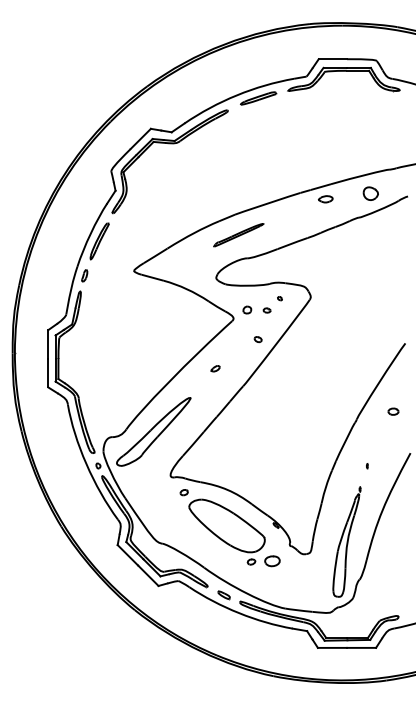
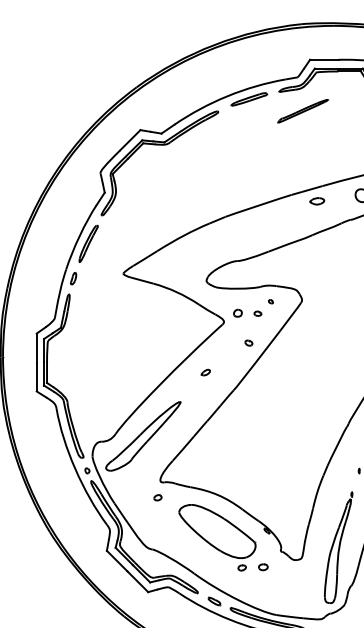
part: (238, 235) -> (302, 111), moved
part: (183, 492) -> (157, 497), moved
part: (272, 561) -> (263, 567), size x0.6

